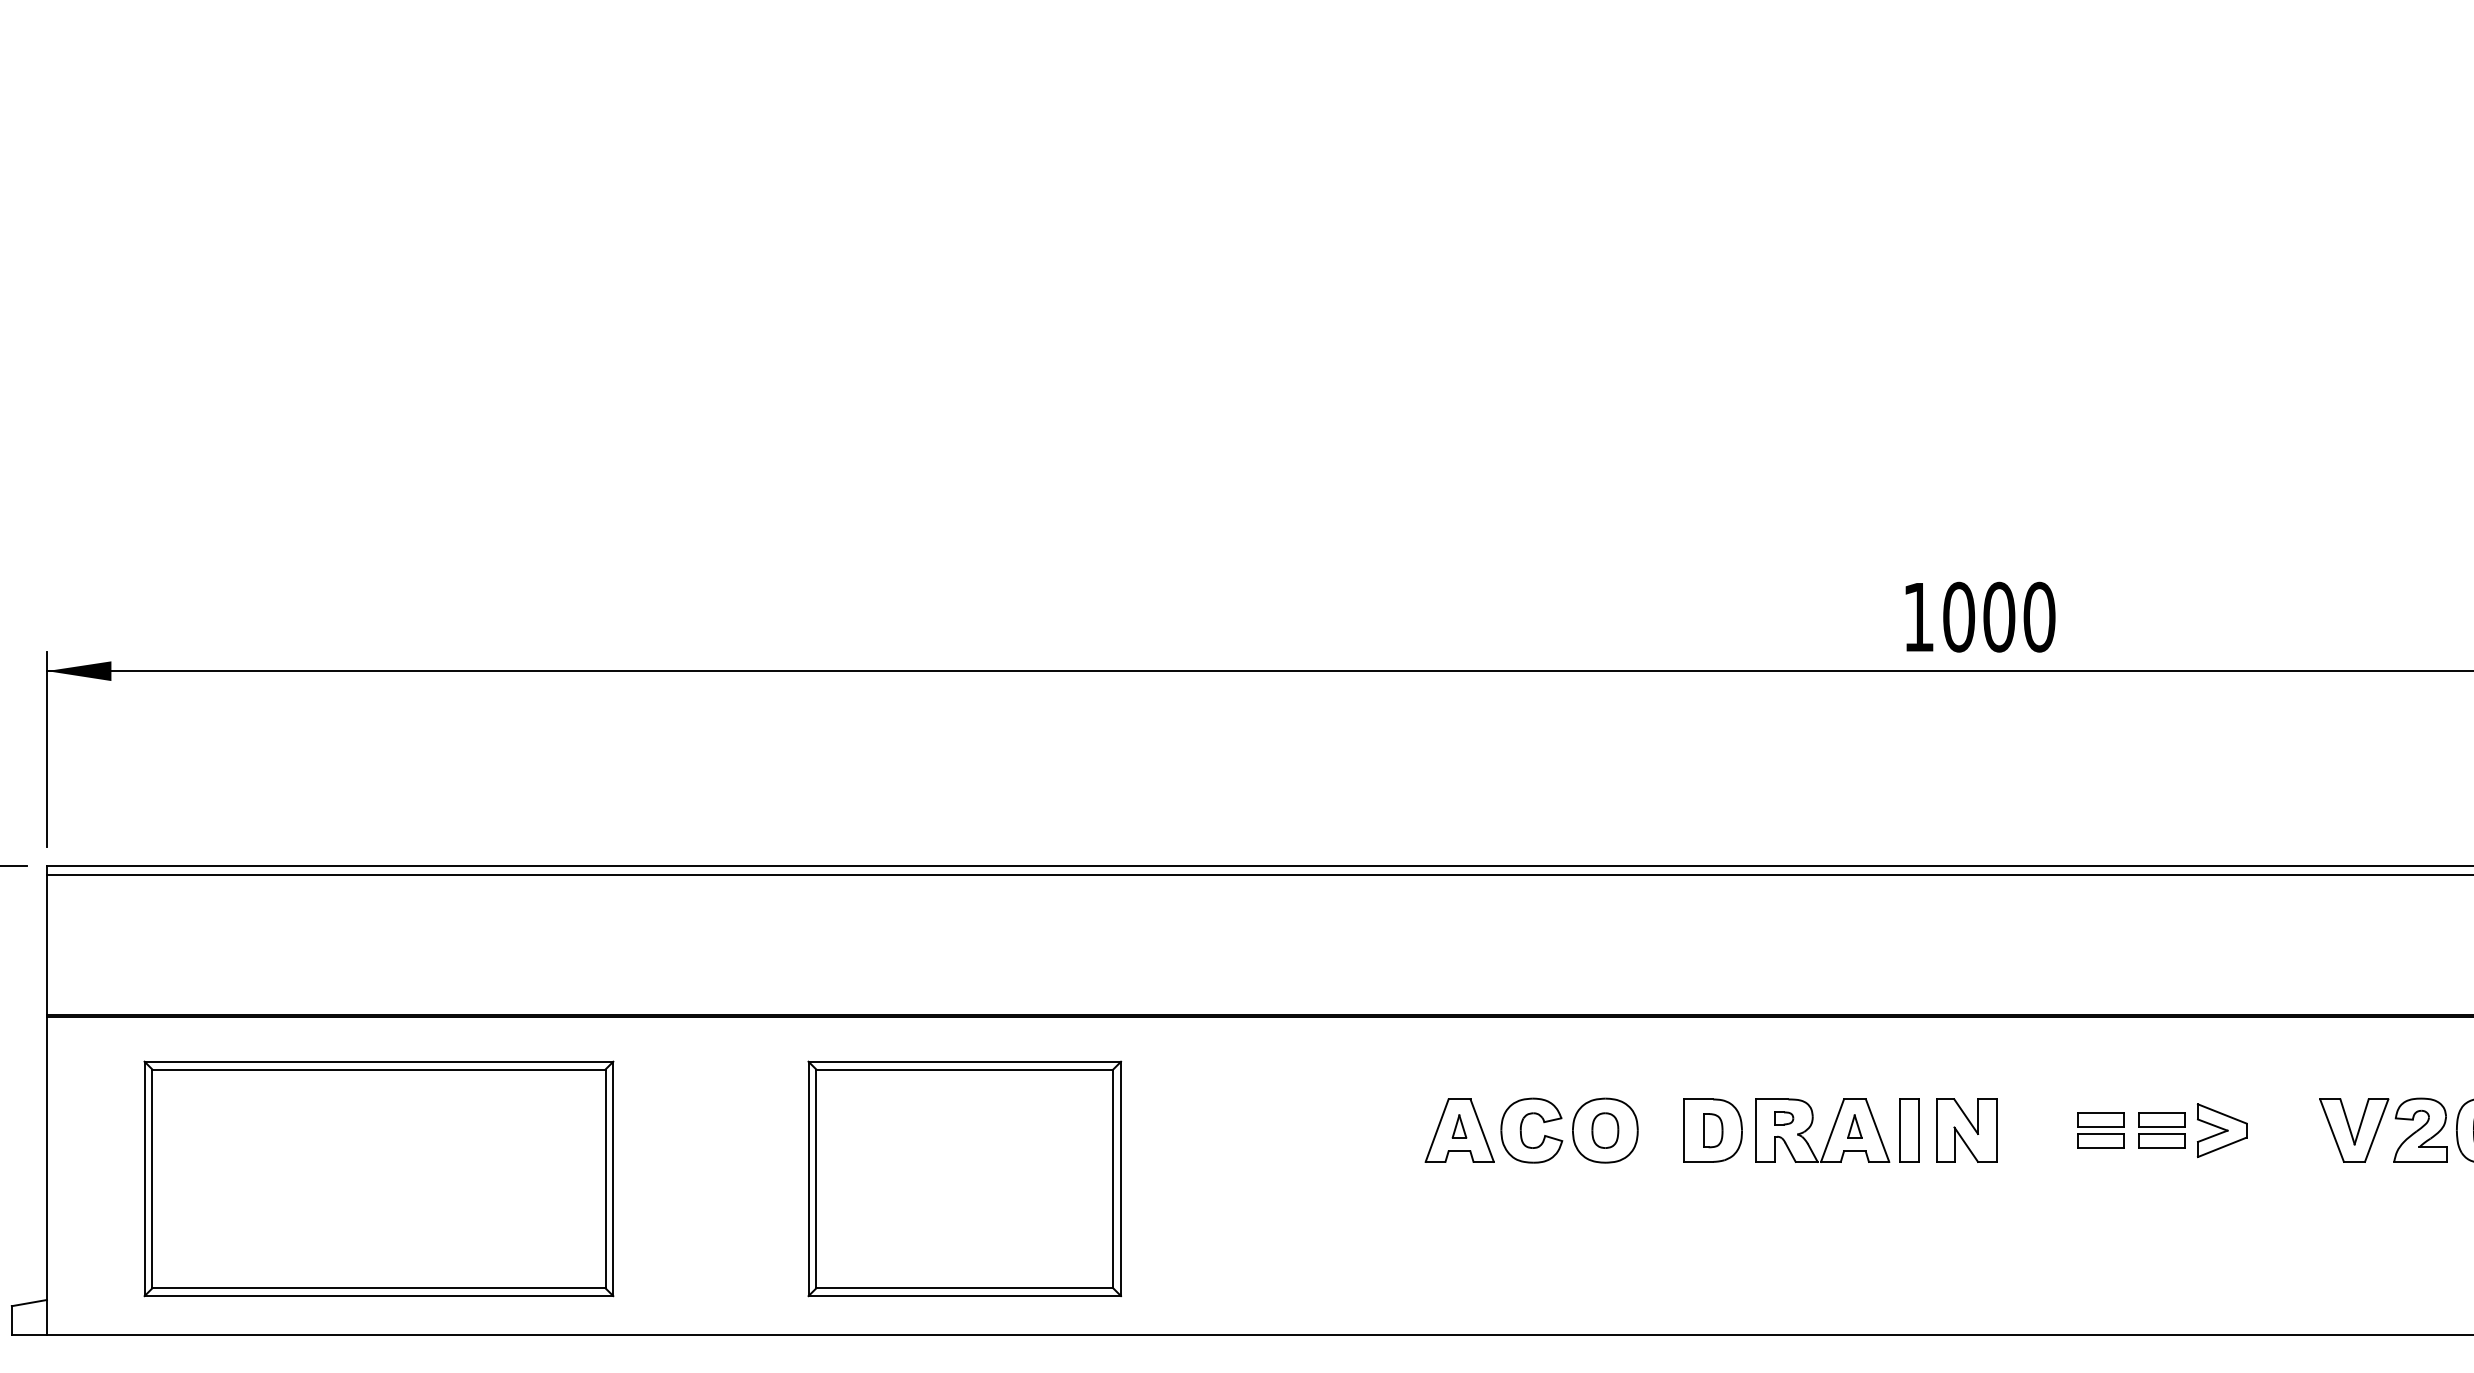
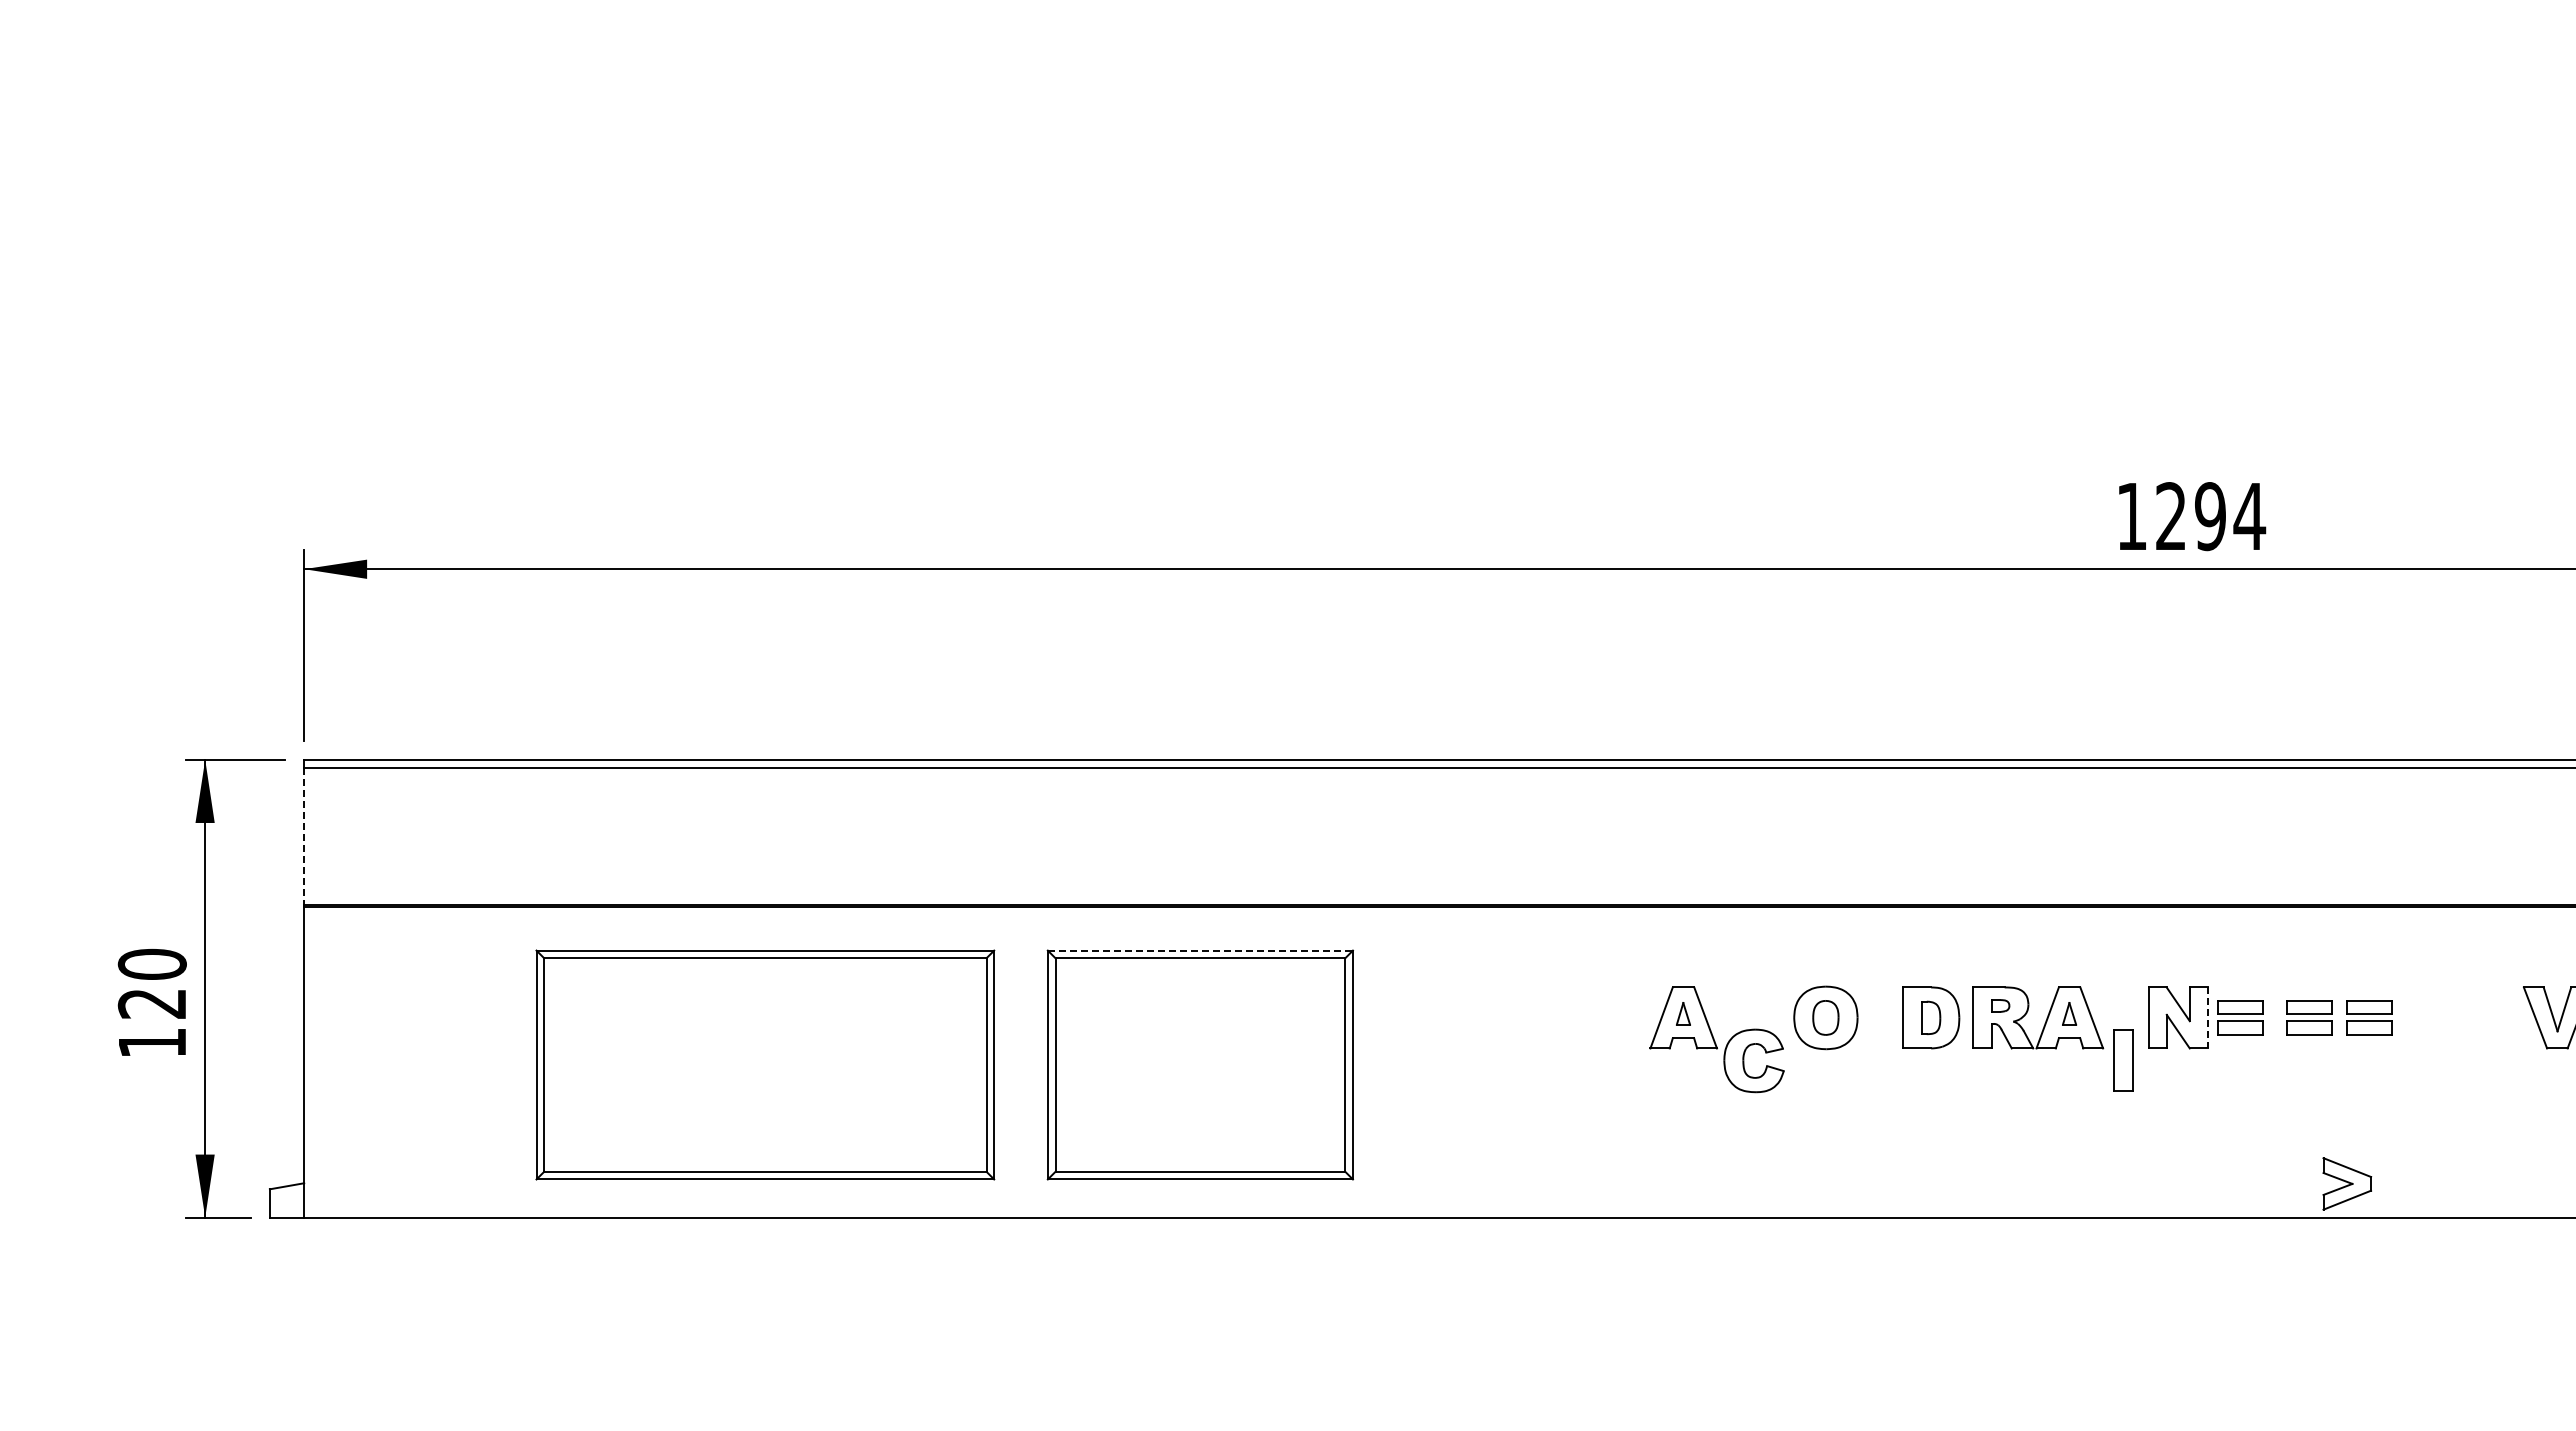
text: (1999, 617) -> (2210, 516), 1000 -> 1294
line: (47, 944) -> (304, 836), solid -> dashed
line: (964, 1061) -> (1200, 950), solid -> dashed
part: (1522, 1130) -> (1744, 1060), moved
part: (1910, 1130) -> (2123, 1060), moved
line: (1997, 1130) -> (2208, 1017), solid -> dashed
part: (2029, 1130) -> (2240, 1017), added
part: (2222, 1130) -> (2347, 1183), moved
part: (379, 1178) -> (765, 1064), moved

